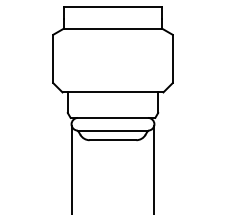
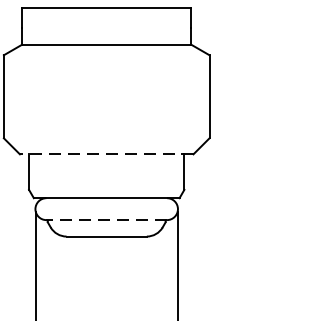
line: (112, 92) -> (105, 154), solid -> dashed
line: (112, 130) -> (105, 219), solid -> dashed

